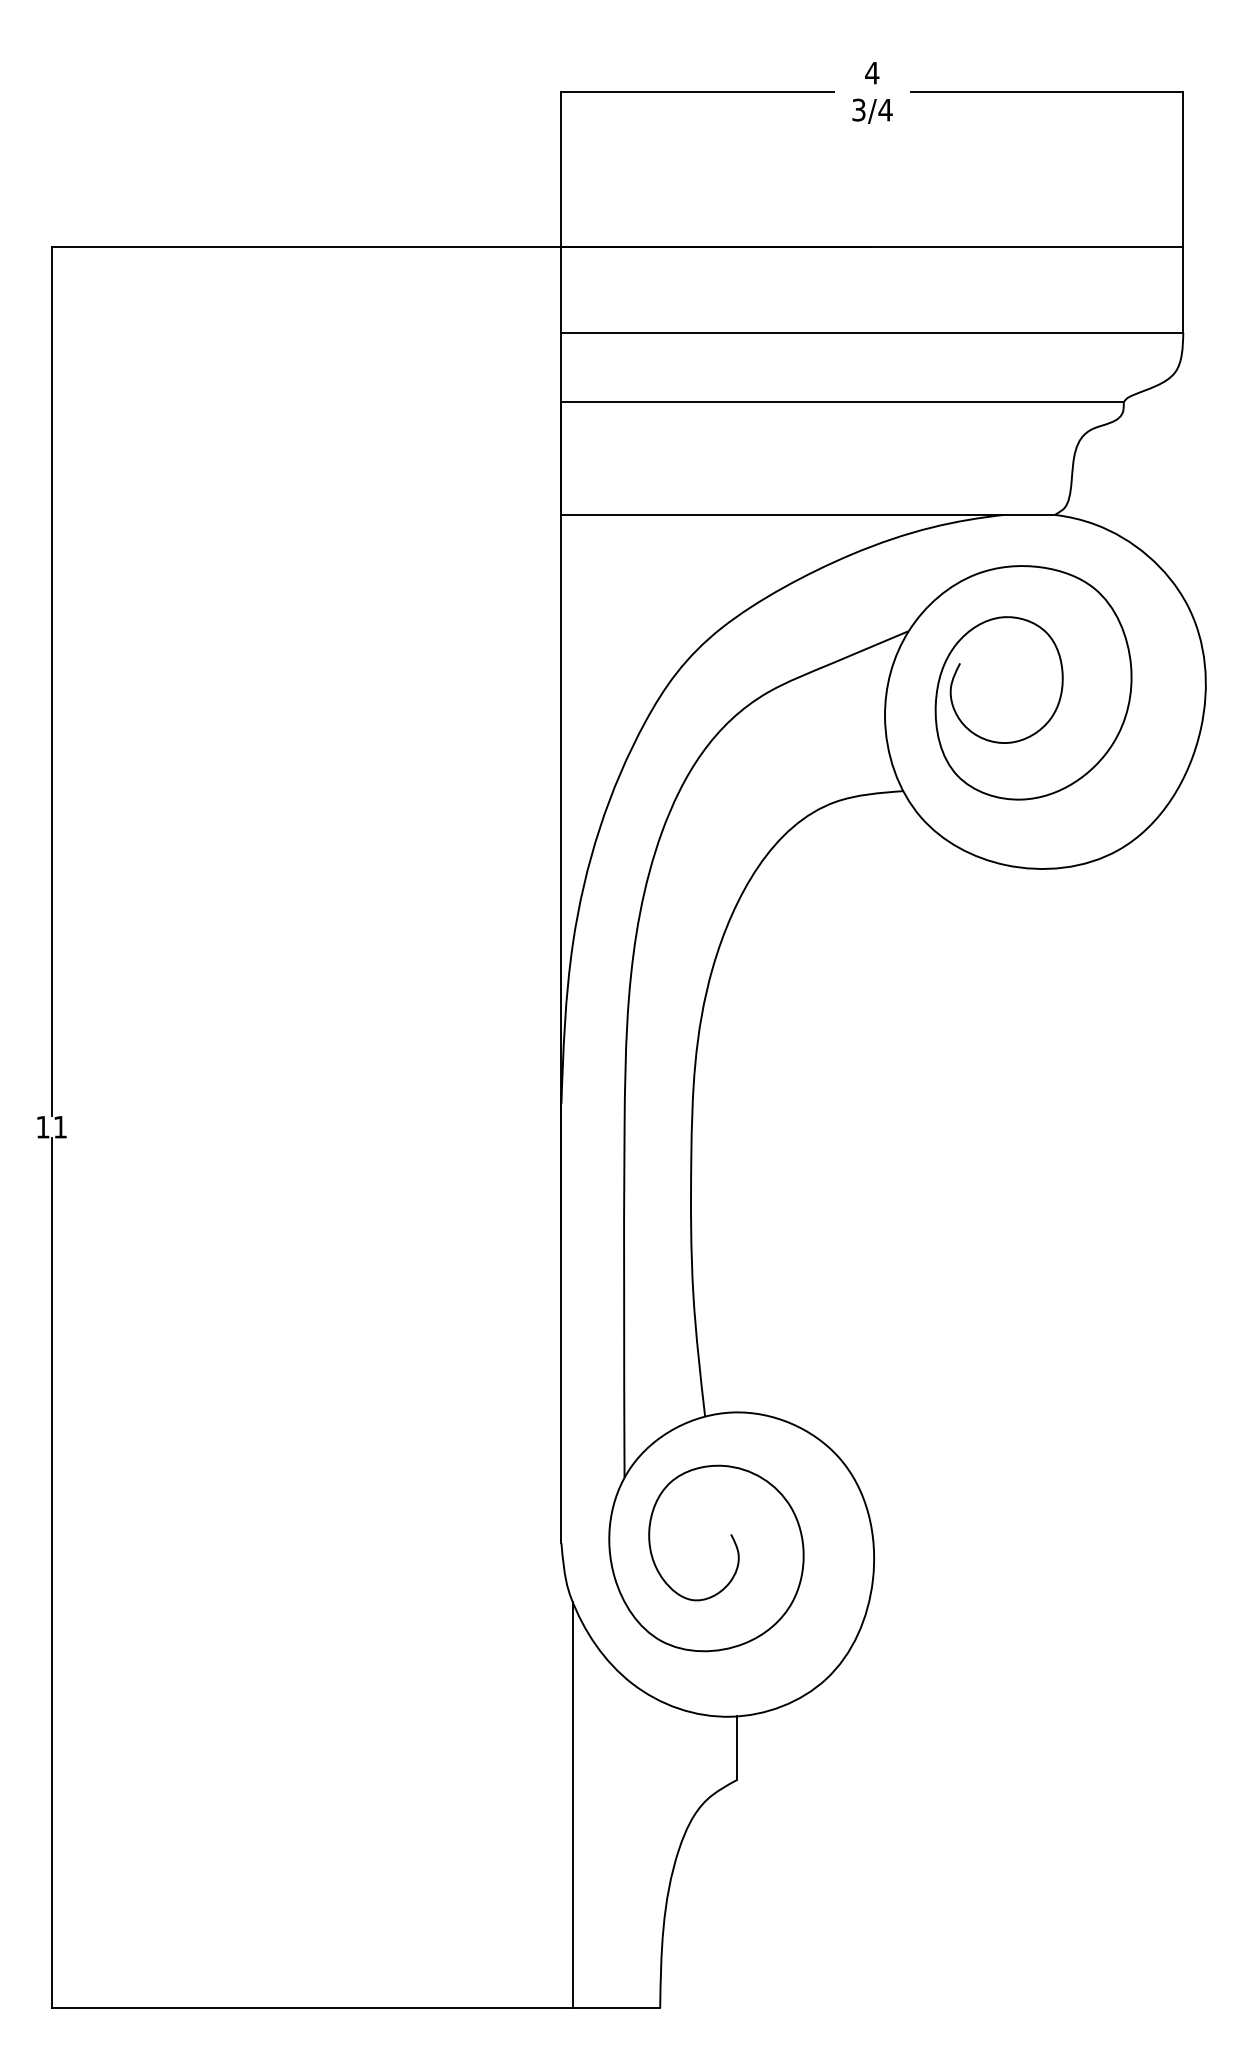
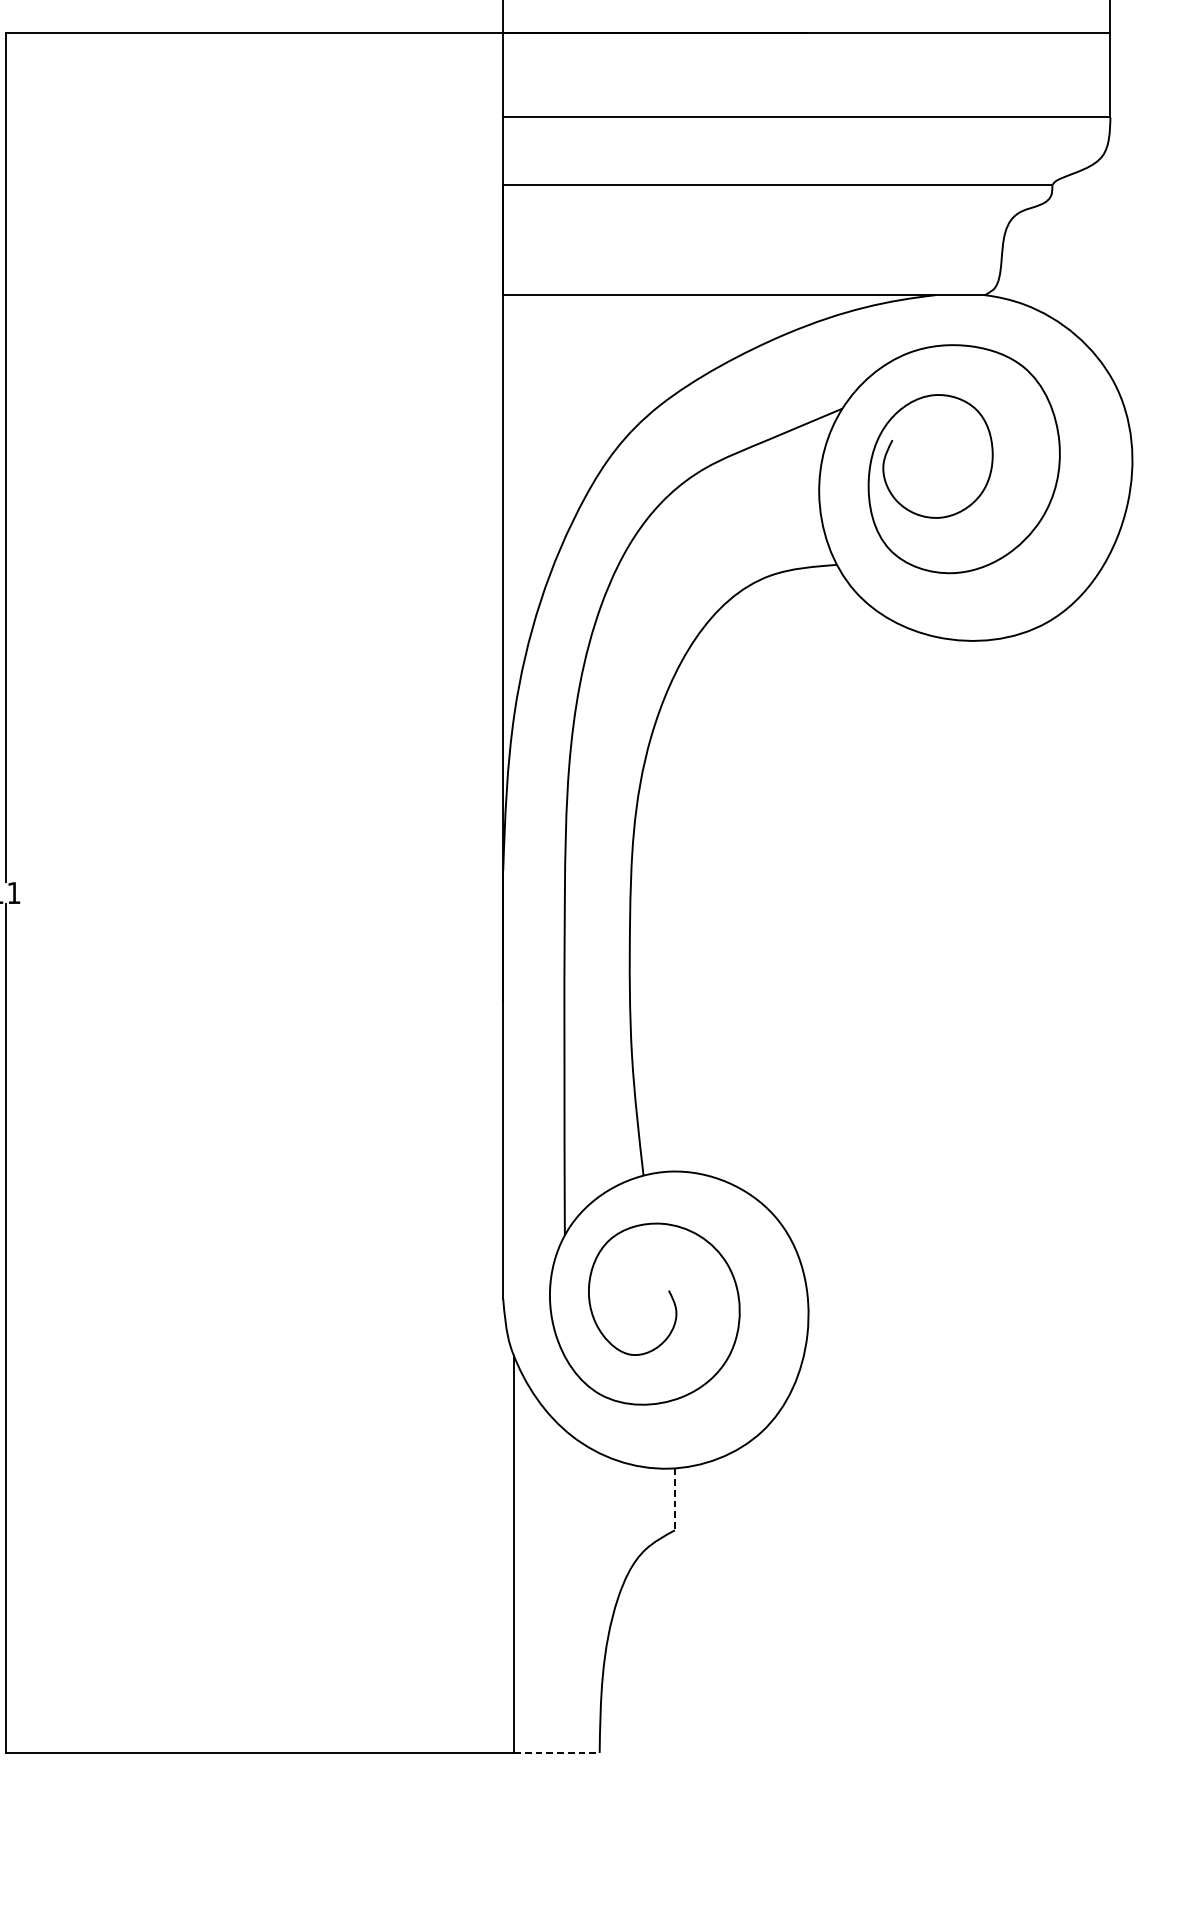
line: (737, 1748) -> (675, 1499), solid -> dashed
line: (616, 2007) -> (557, 1752), solid -> dashed

